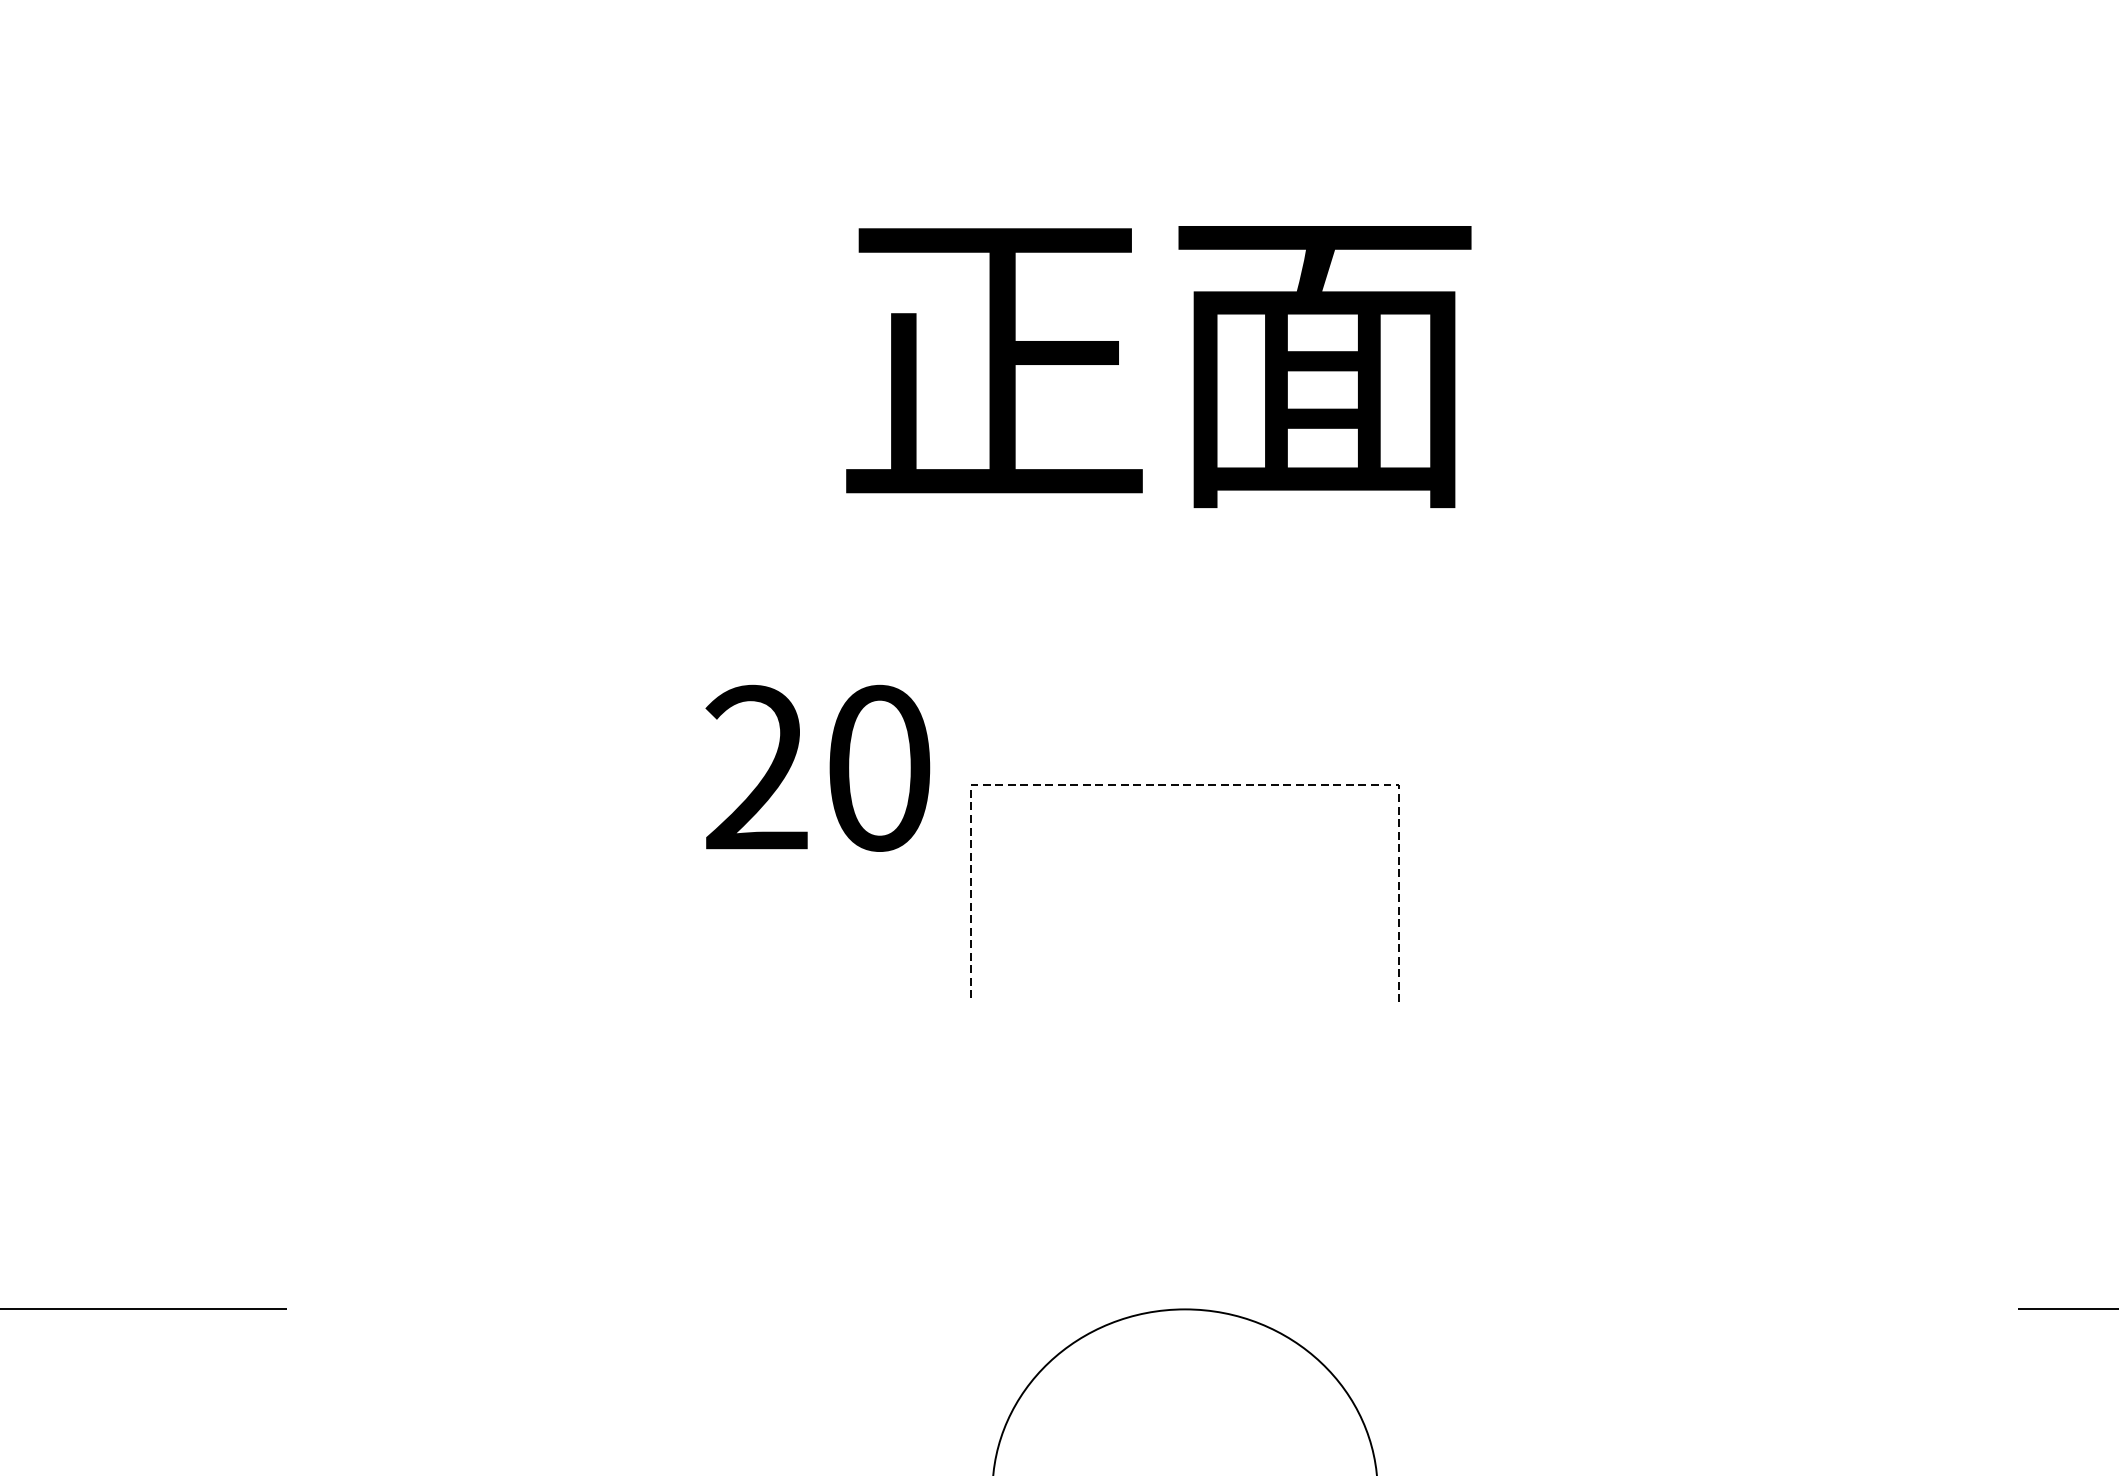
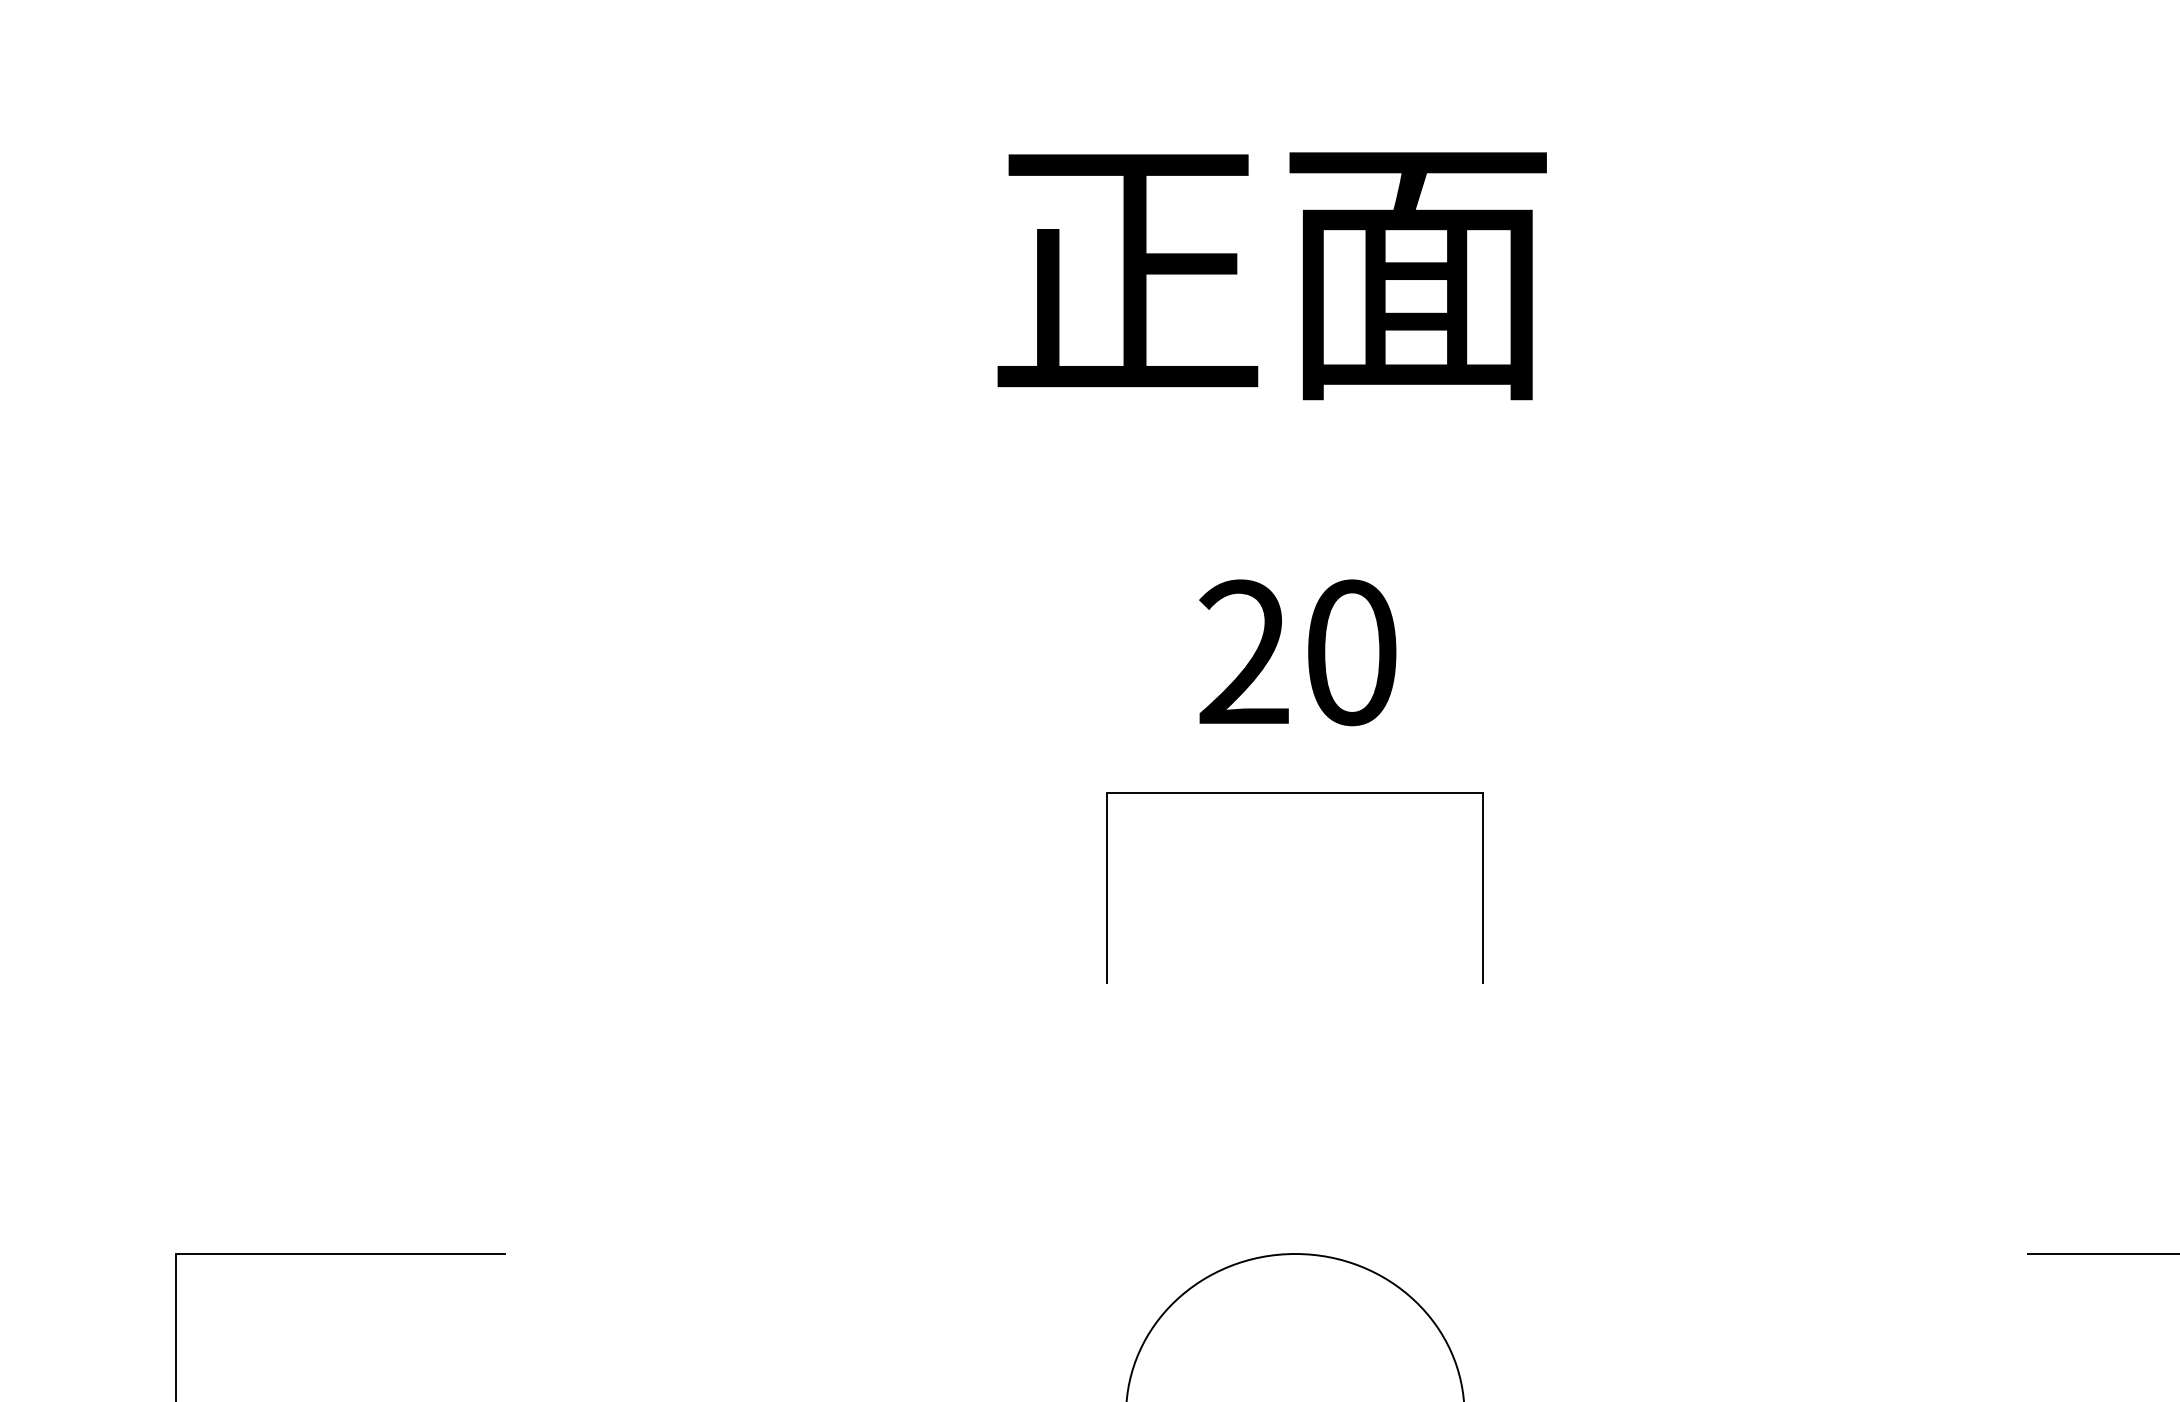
text: (1157, 367) -> (1271, 276), moved
text: (817, 768) -> (1297, 652), moved
line: (1184, 785) -> (1294, 793), dashed -> solid

